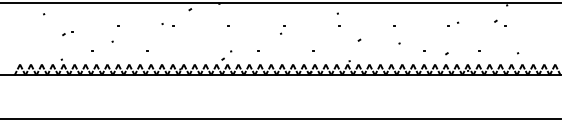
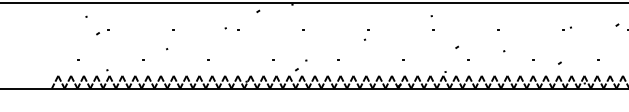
part: (453, 24) -> (567, 28), size x0.62
part: (67, 33) -> (102, 32), moved

